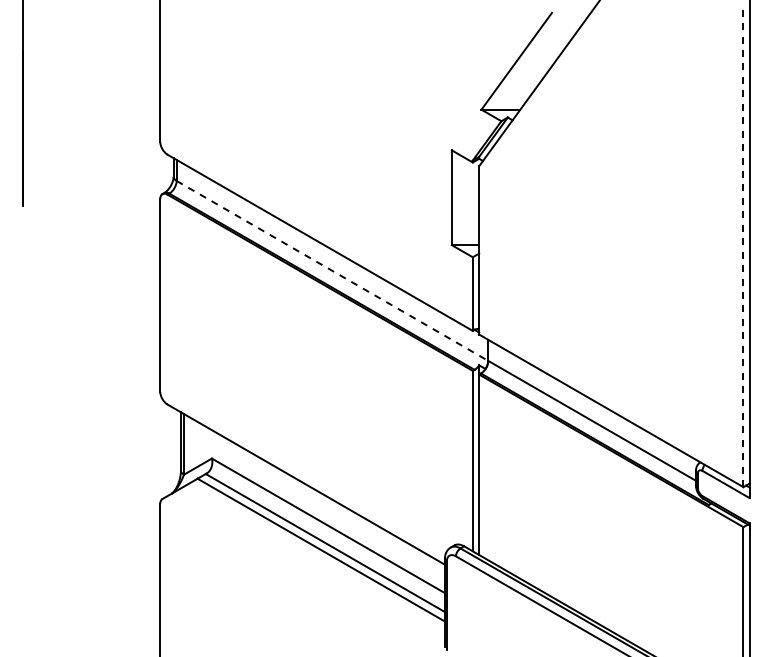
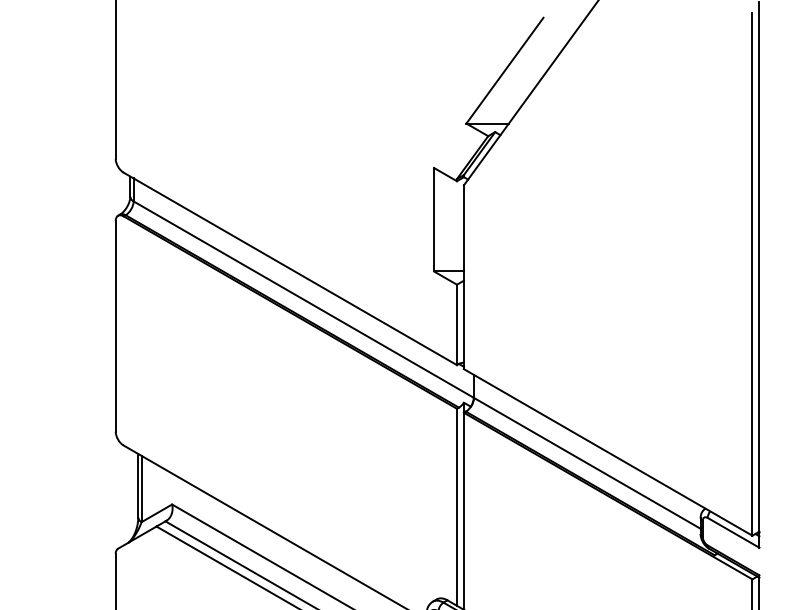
line: (743, 247) -> (752, 274), dashed -> solid
line: (332, 270) -> (303, 299), dashed -> solid

